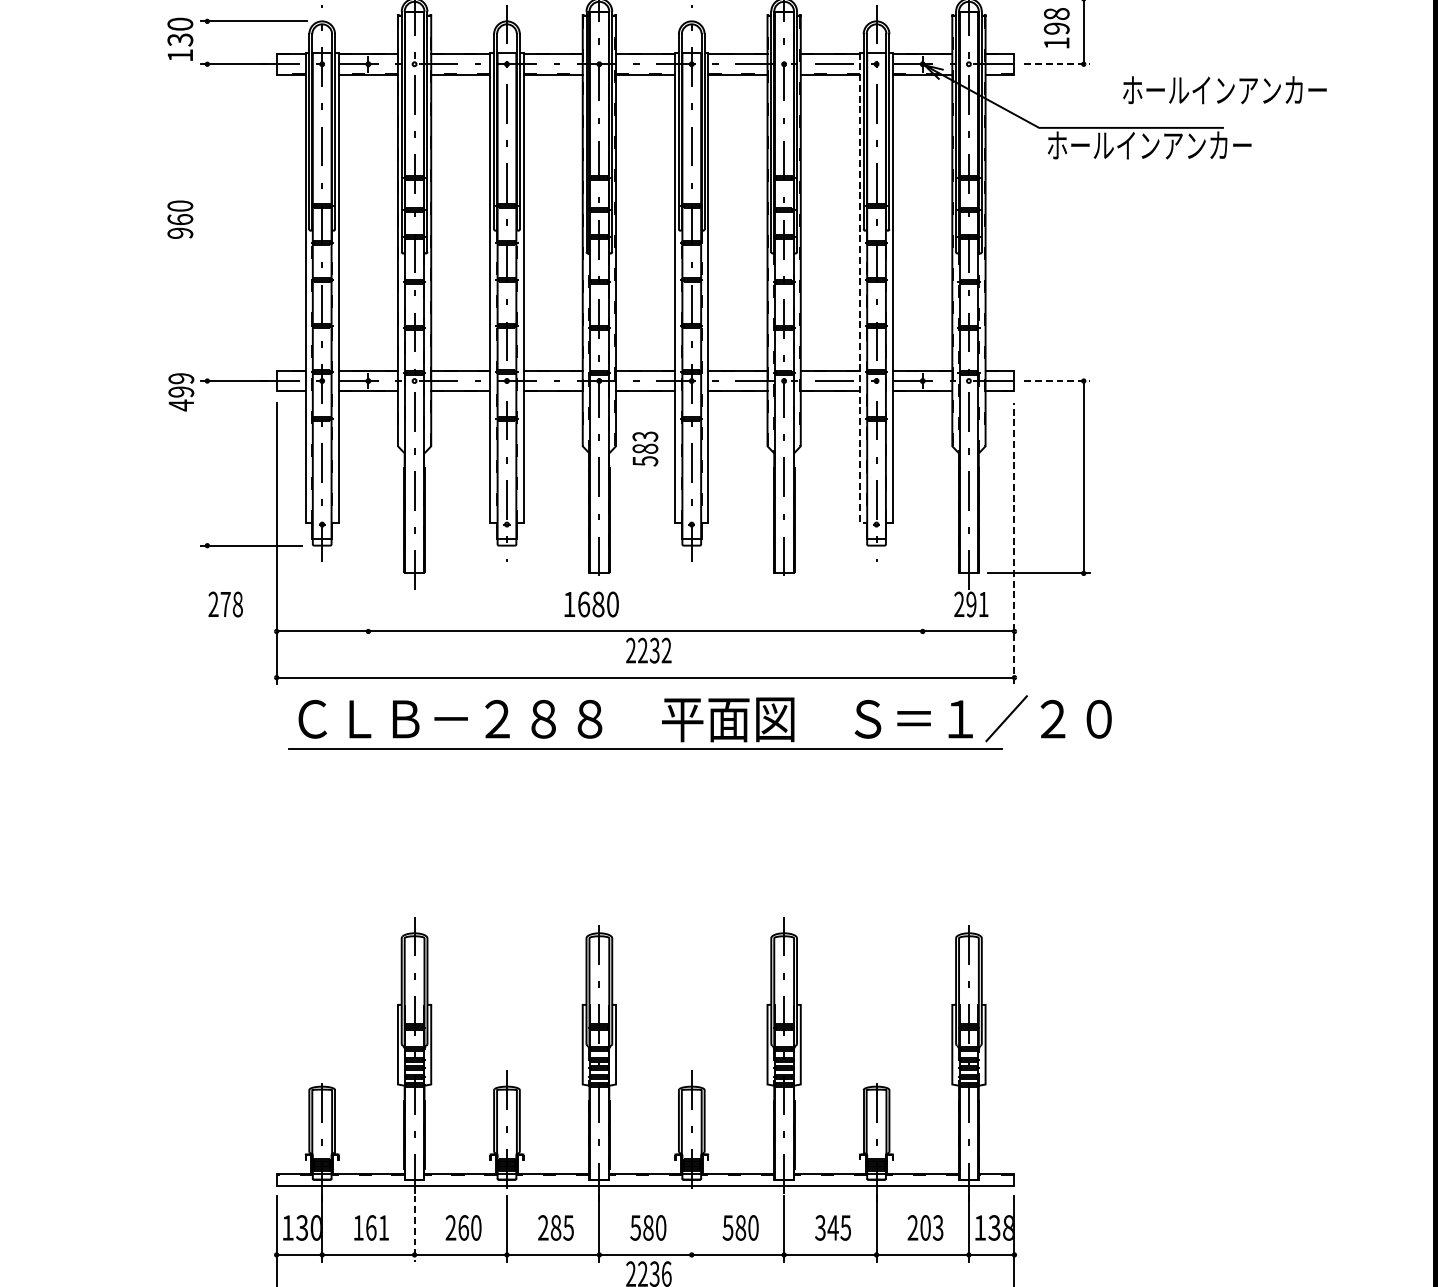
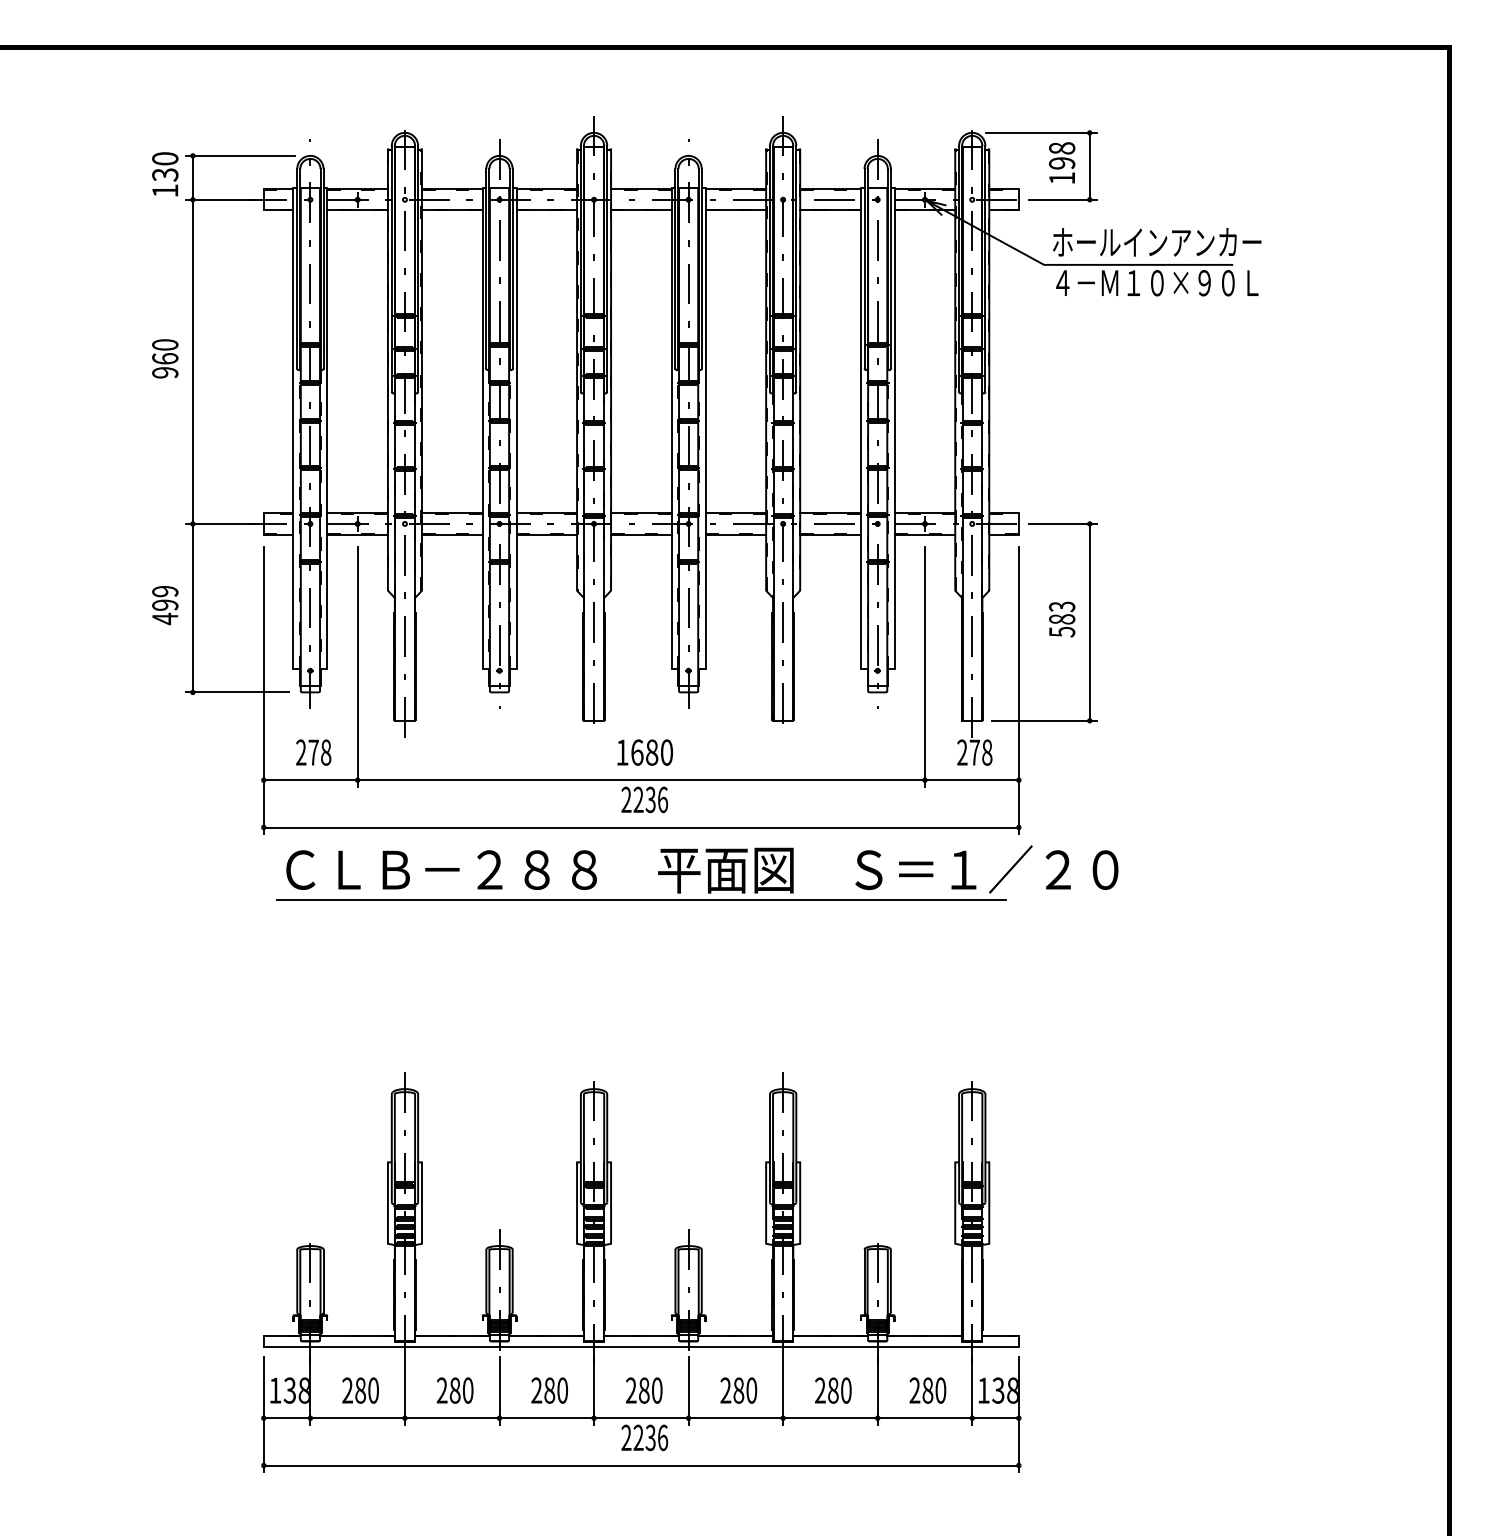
line: (1057, 63) -> (1062, 199), dashed -> solid
text: (1225, 90) -> (1157, 242), moved
text: (1149, 145) -> (1157, 282), ホールインアンカー -> ４－Ｍ１０×９０Ｌ
line: (206, 282) -> (192, 423), added
line: (859, 292) -> (860, 433), dashed -> solid
line: (1057, 380) -> (1062, 523), dashed -> solid
text: (181, 392) -> (165, 605), moved
text: (645, 449) -> (1062, 619), moved
line: (368, 520) -> (357, 666), added
line: (922, 520) -> (924, 666), added
line: (1014, 543) -> (1018, 690), dashed -> solid
text: (225, 604) -> (313, 752), moved
text: (591, 604) -> (644, 752), moved
text: (977, 604) -> (980, 752), 291 -> 278
text: (666, 650) -> (662, 799), 2232 -> 2236
text: (315, 1227) -> (303, 1390), 130 -> 138
text: (371, 1227) -> (360, 1390), 161 -> 280
text: (462, 1227) -> (454, 1390), 260 -> 280
text: (568, 1227) -> (562, 1390), 285 -> 280
text: (634, 1227) -> (630, 1390), 580 -> 280
line: (691, 1227) -> (688, 1390), added
text: (727, 1227) -> (725, 1390), 580 -> 280
text: (832, 1227) -> (832, 1390), 345 -> 280
text: (932, 1227) -> (934, 1390), 203 -> 280
line: (414, 1228) -> (404, 1391), dashed -> solid

